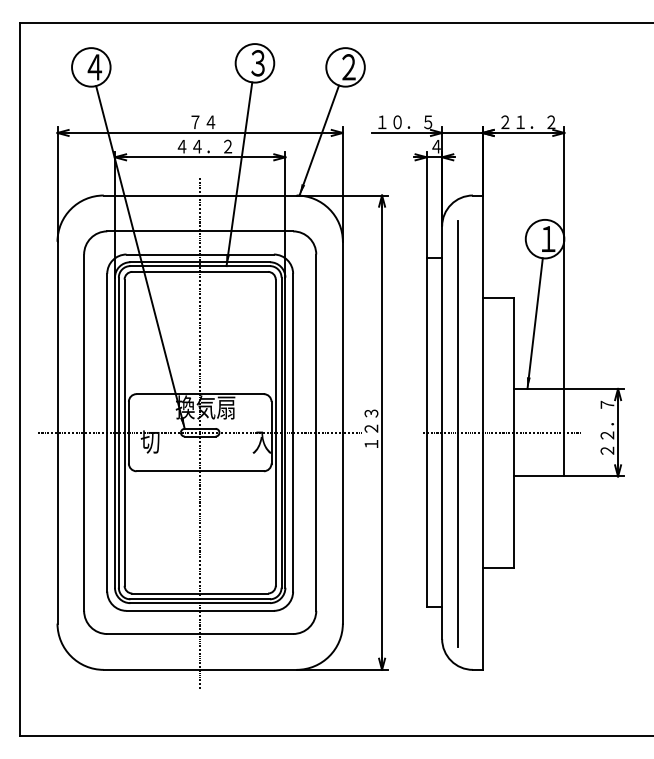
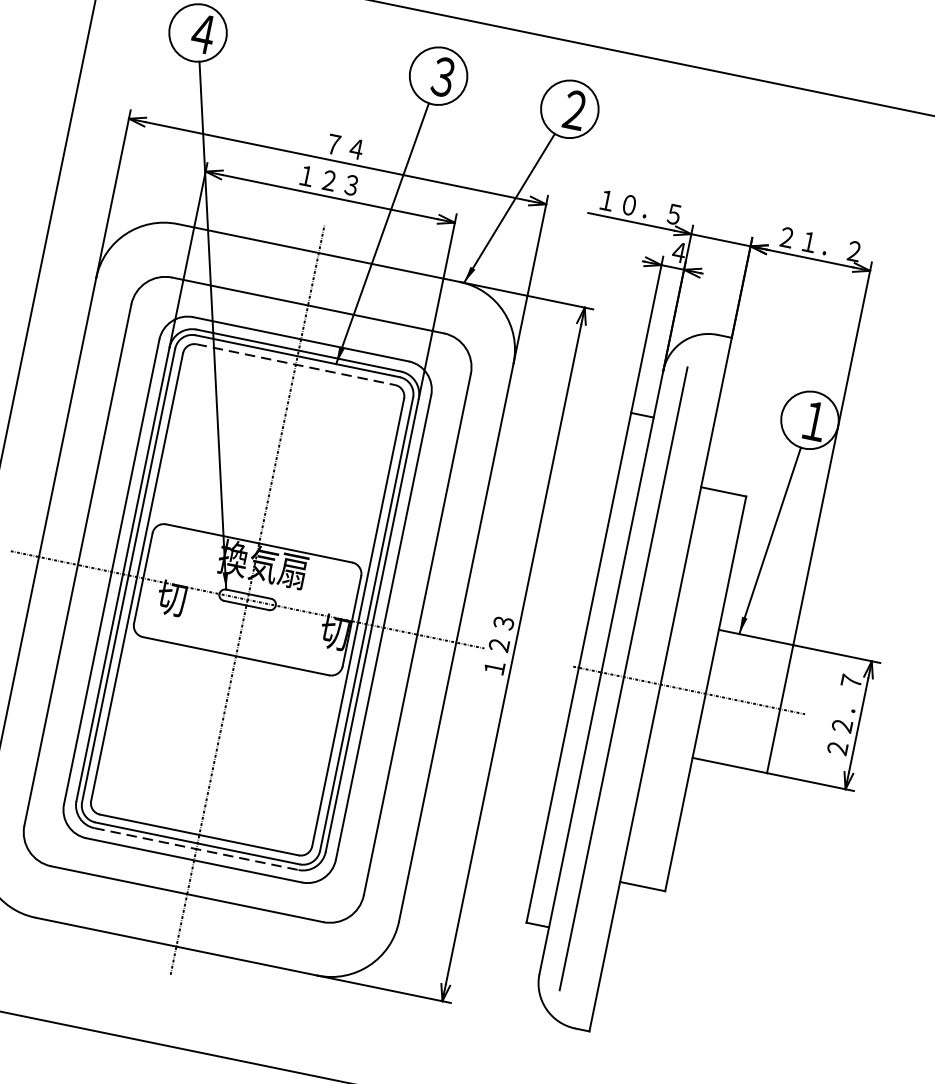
text: (204, 146) -> (339, 182), ４４．２ -> １２３
line: (200, 271) -> (296, 364), solid -> dashed
text: (261, 441) -> (334, 631), 入 -> 切
line: (200, 603) -> (196, 849), solid -> dashed

